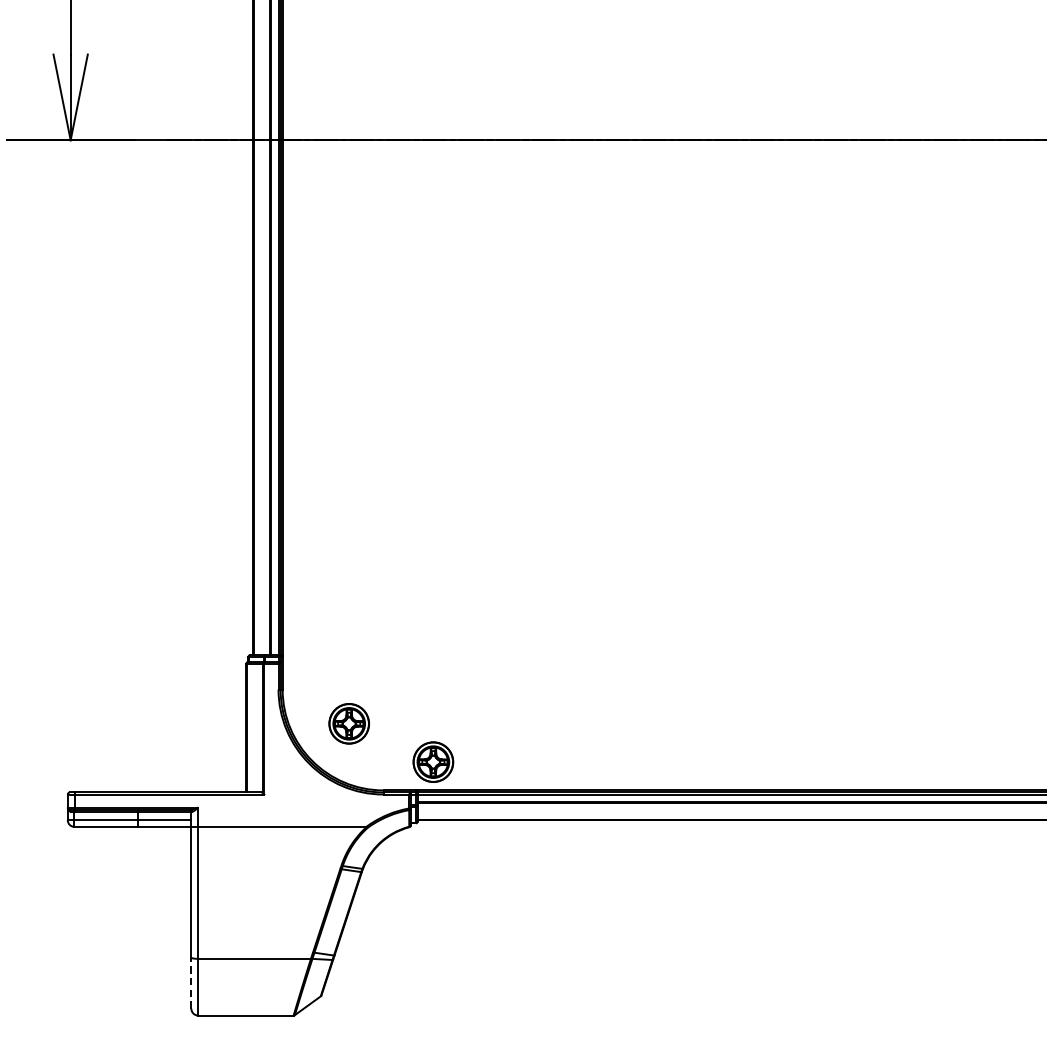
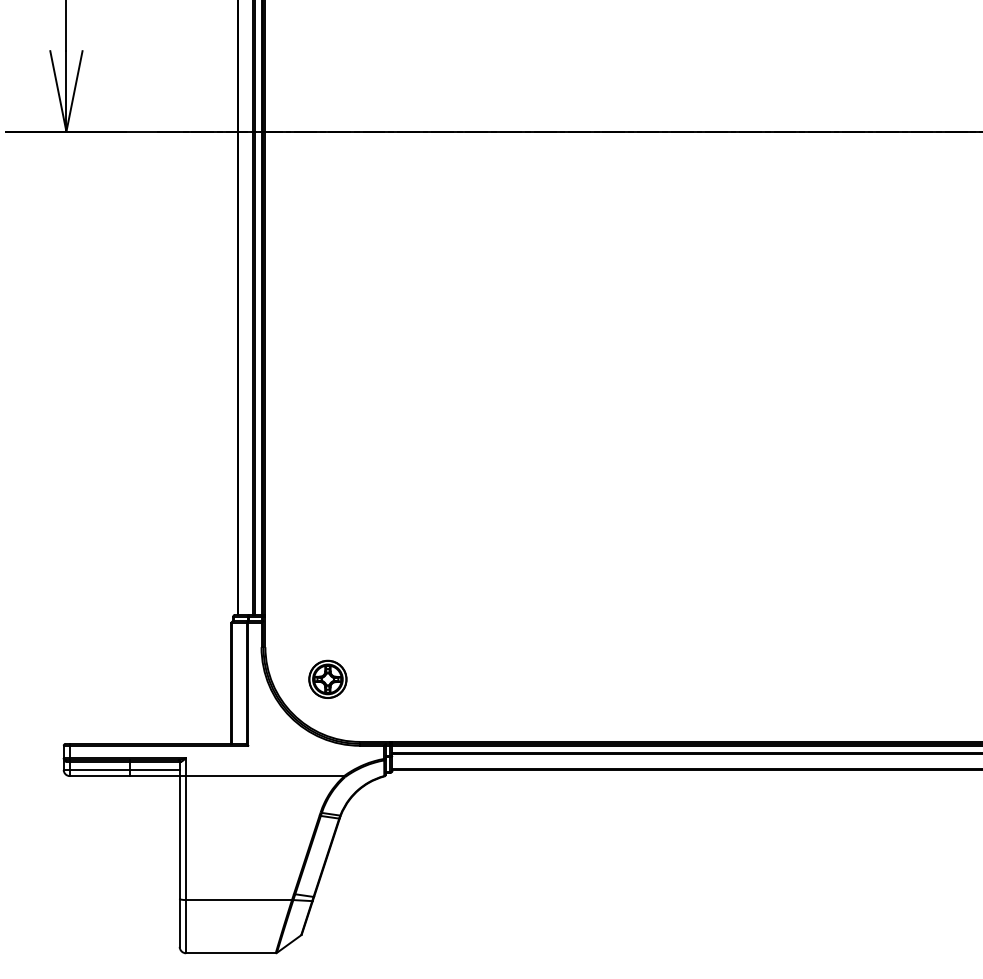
part: (432, 761) -> (406, 714), removed
line: (191, 982) -> (179, 922), dashed -> solid

